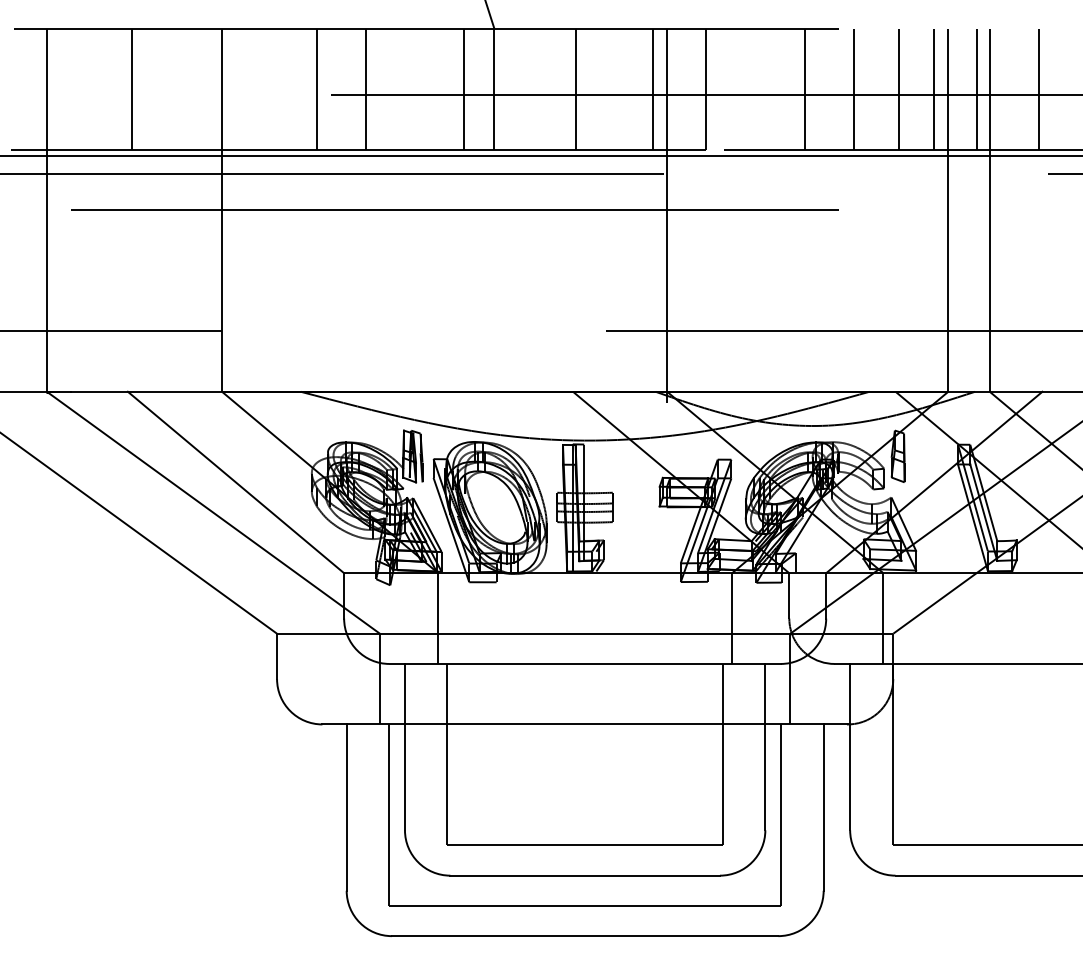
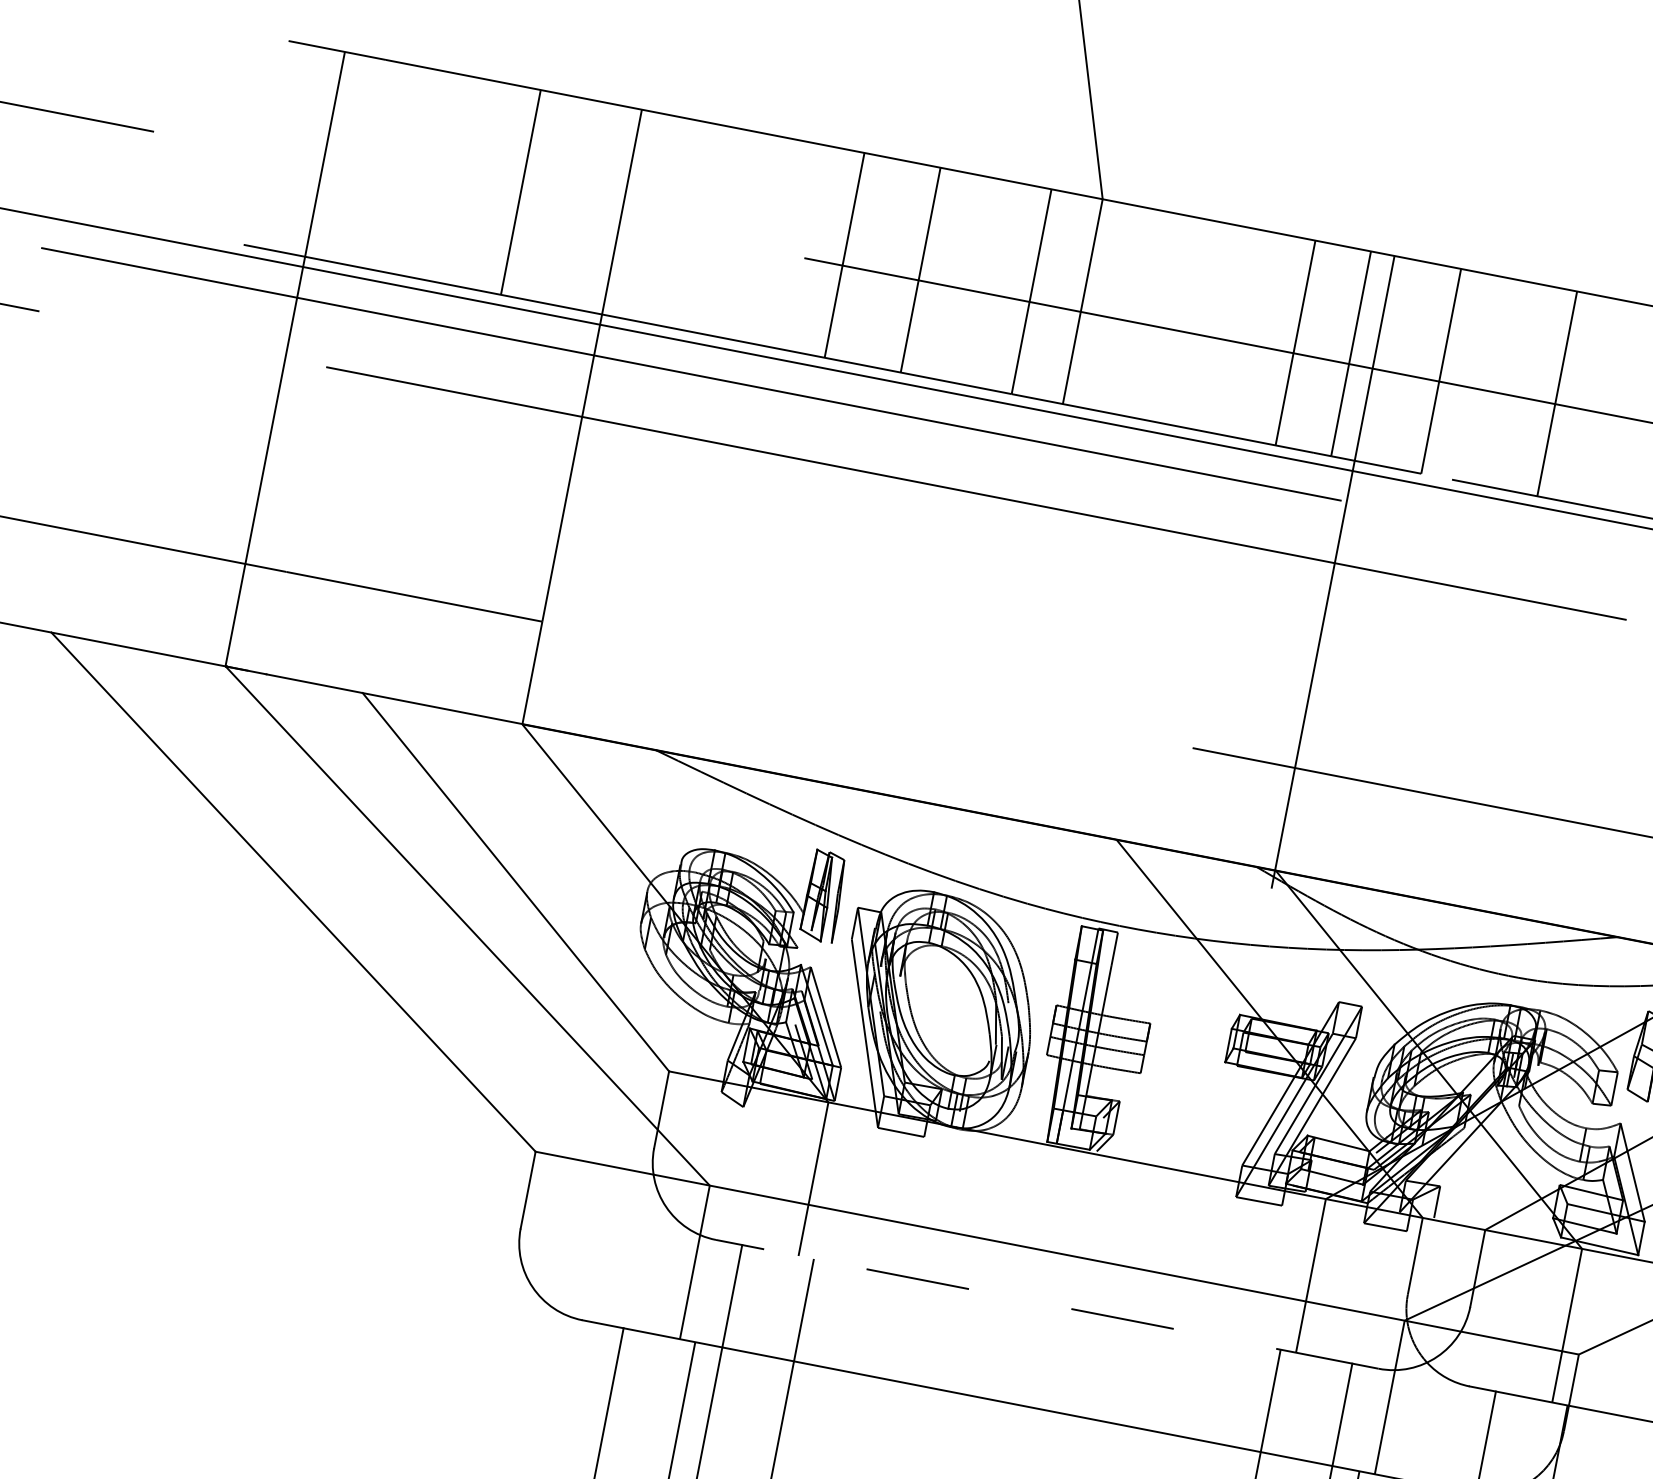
line: (131, 88) -> (521, 190), moved
line: (316, 88) -> (844, 253), moved
line: (365, 88) -> (920, 268), moved
line: (576, 88) -> (1296, 341), moved
line: (804, 88) -> (1557, 392), moved
line: (585, 663) -> (1048, 1303), solid -> dashed

